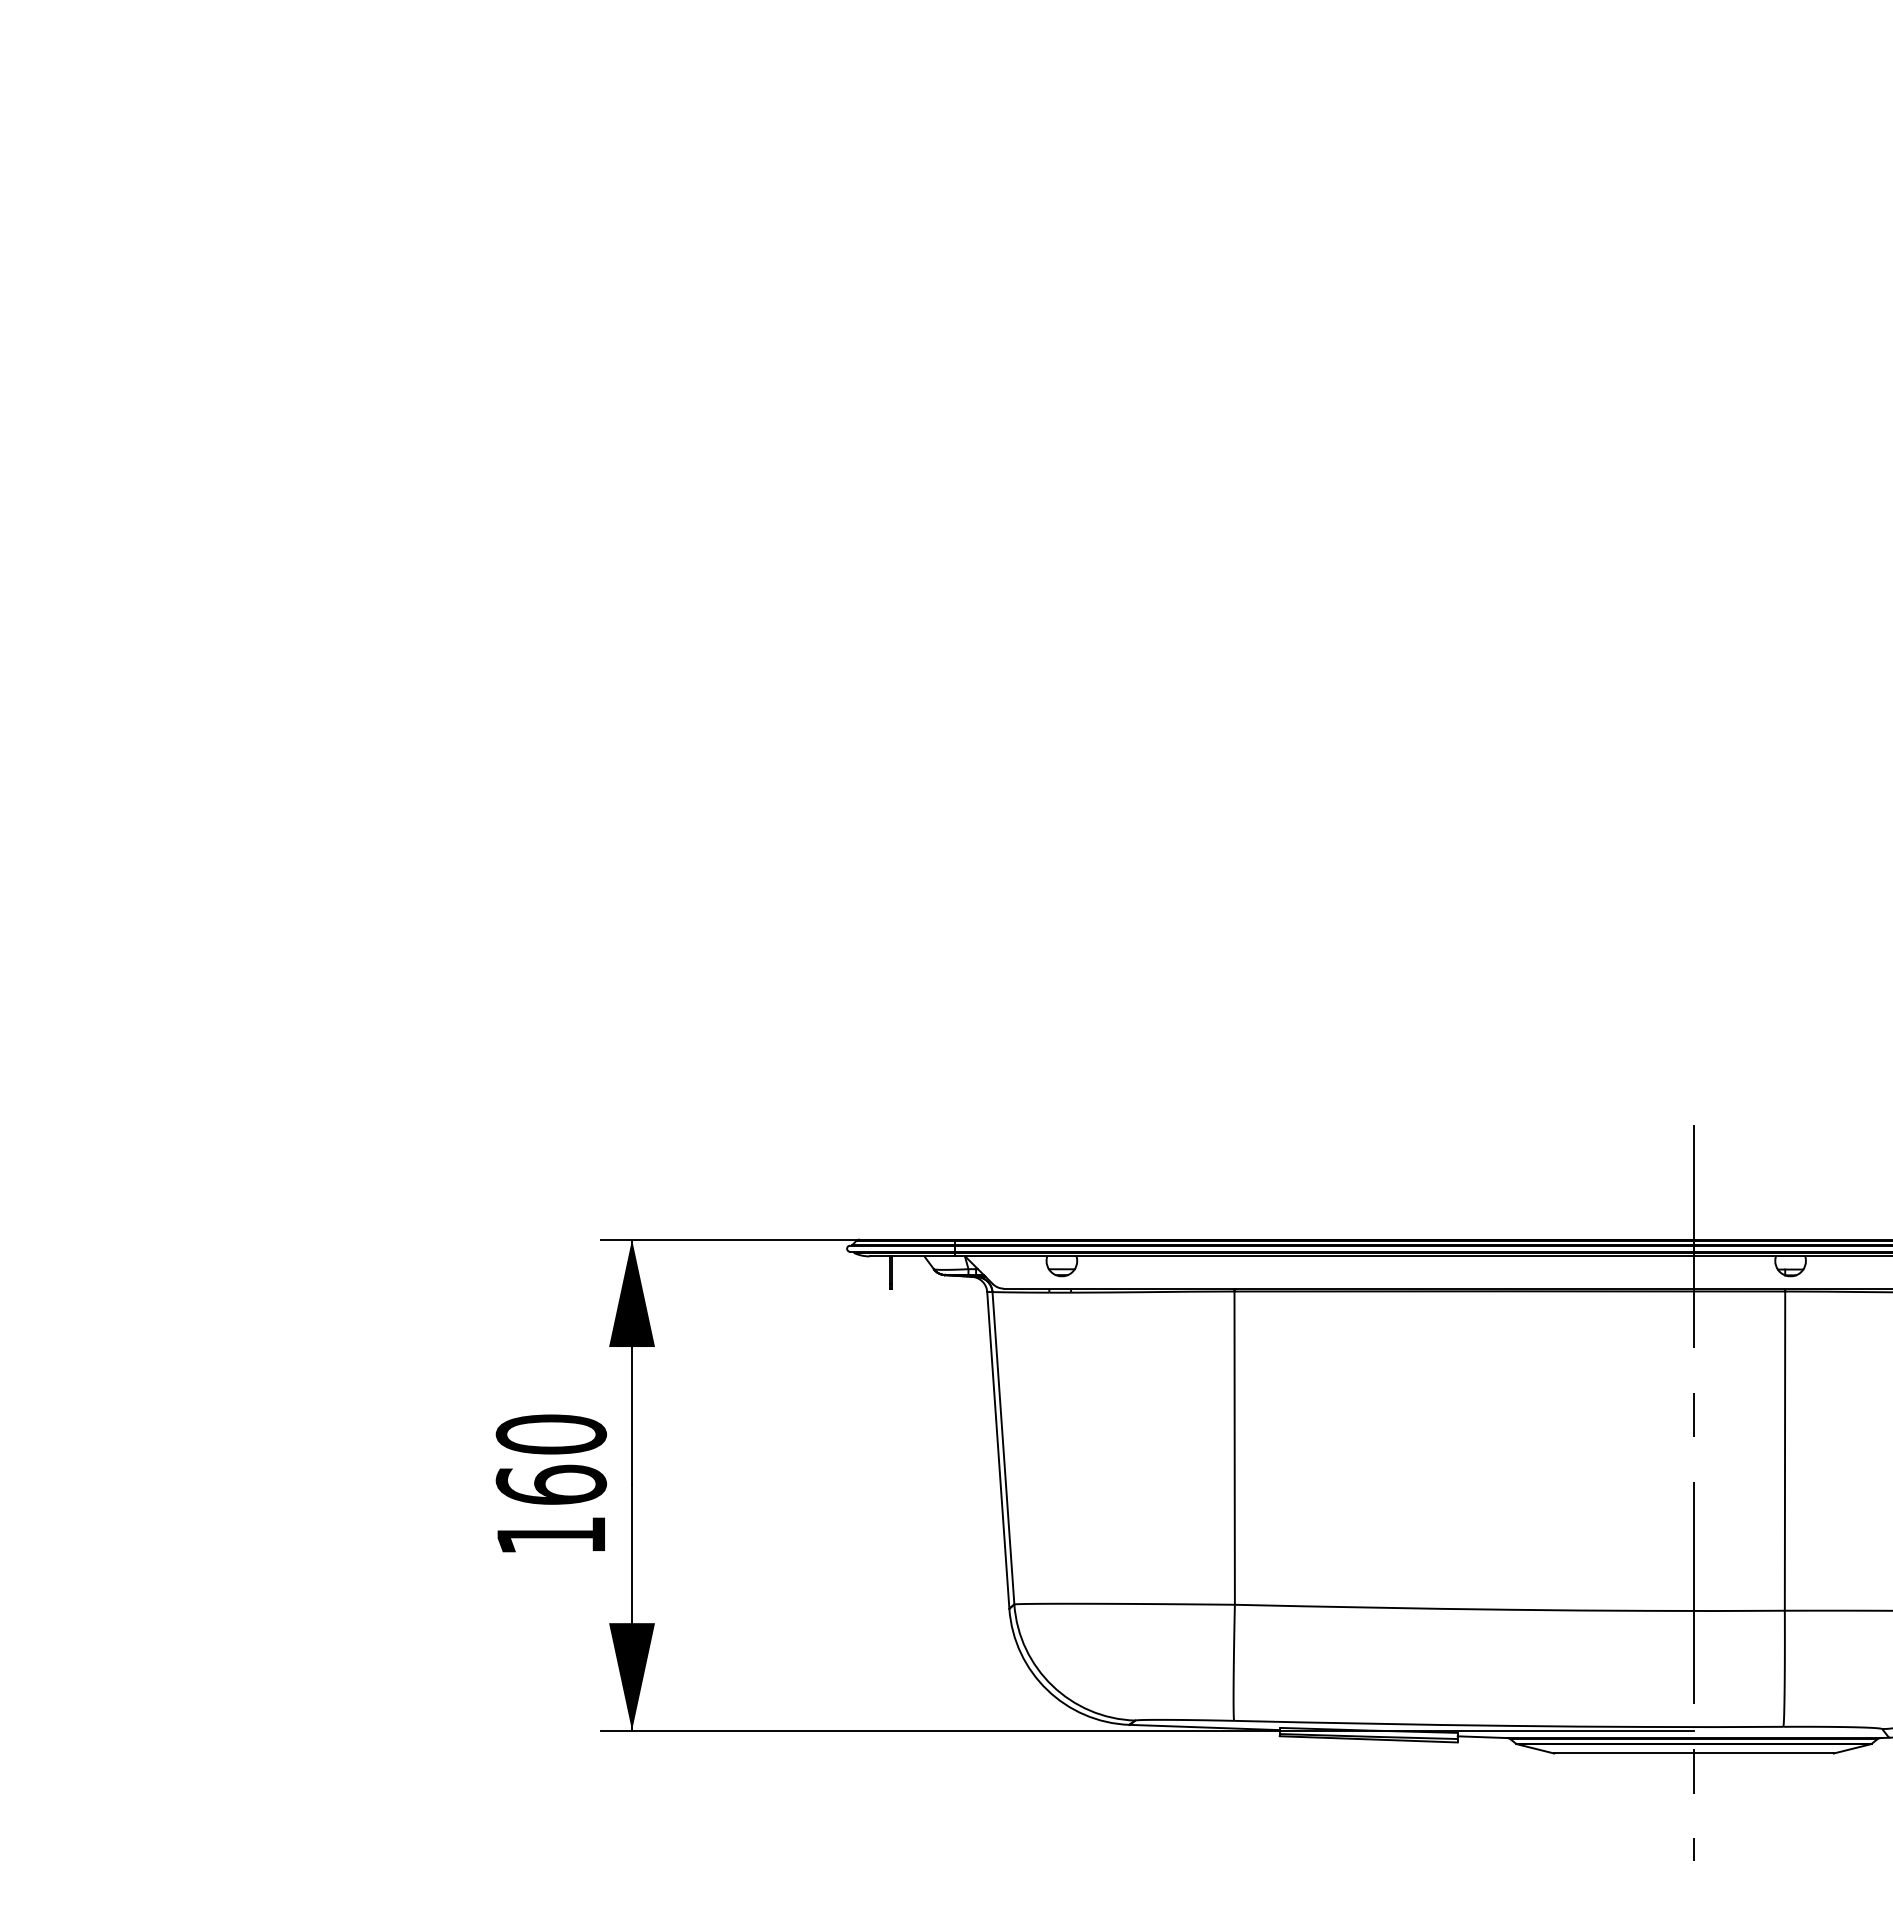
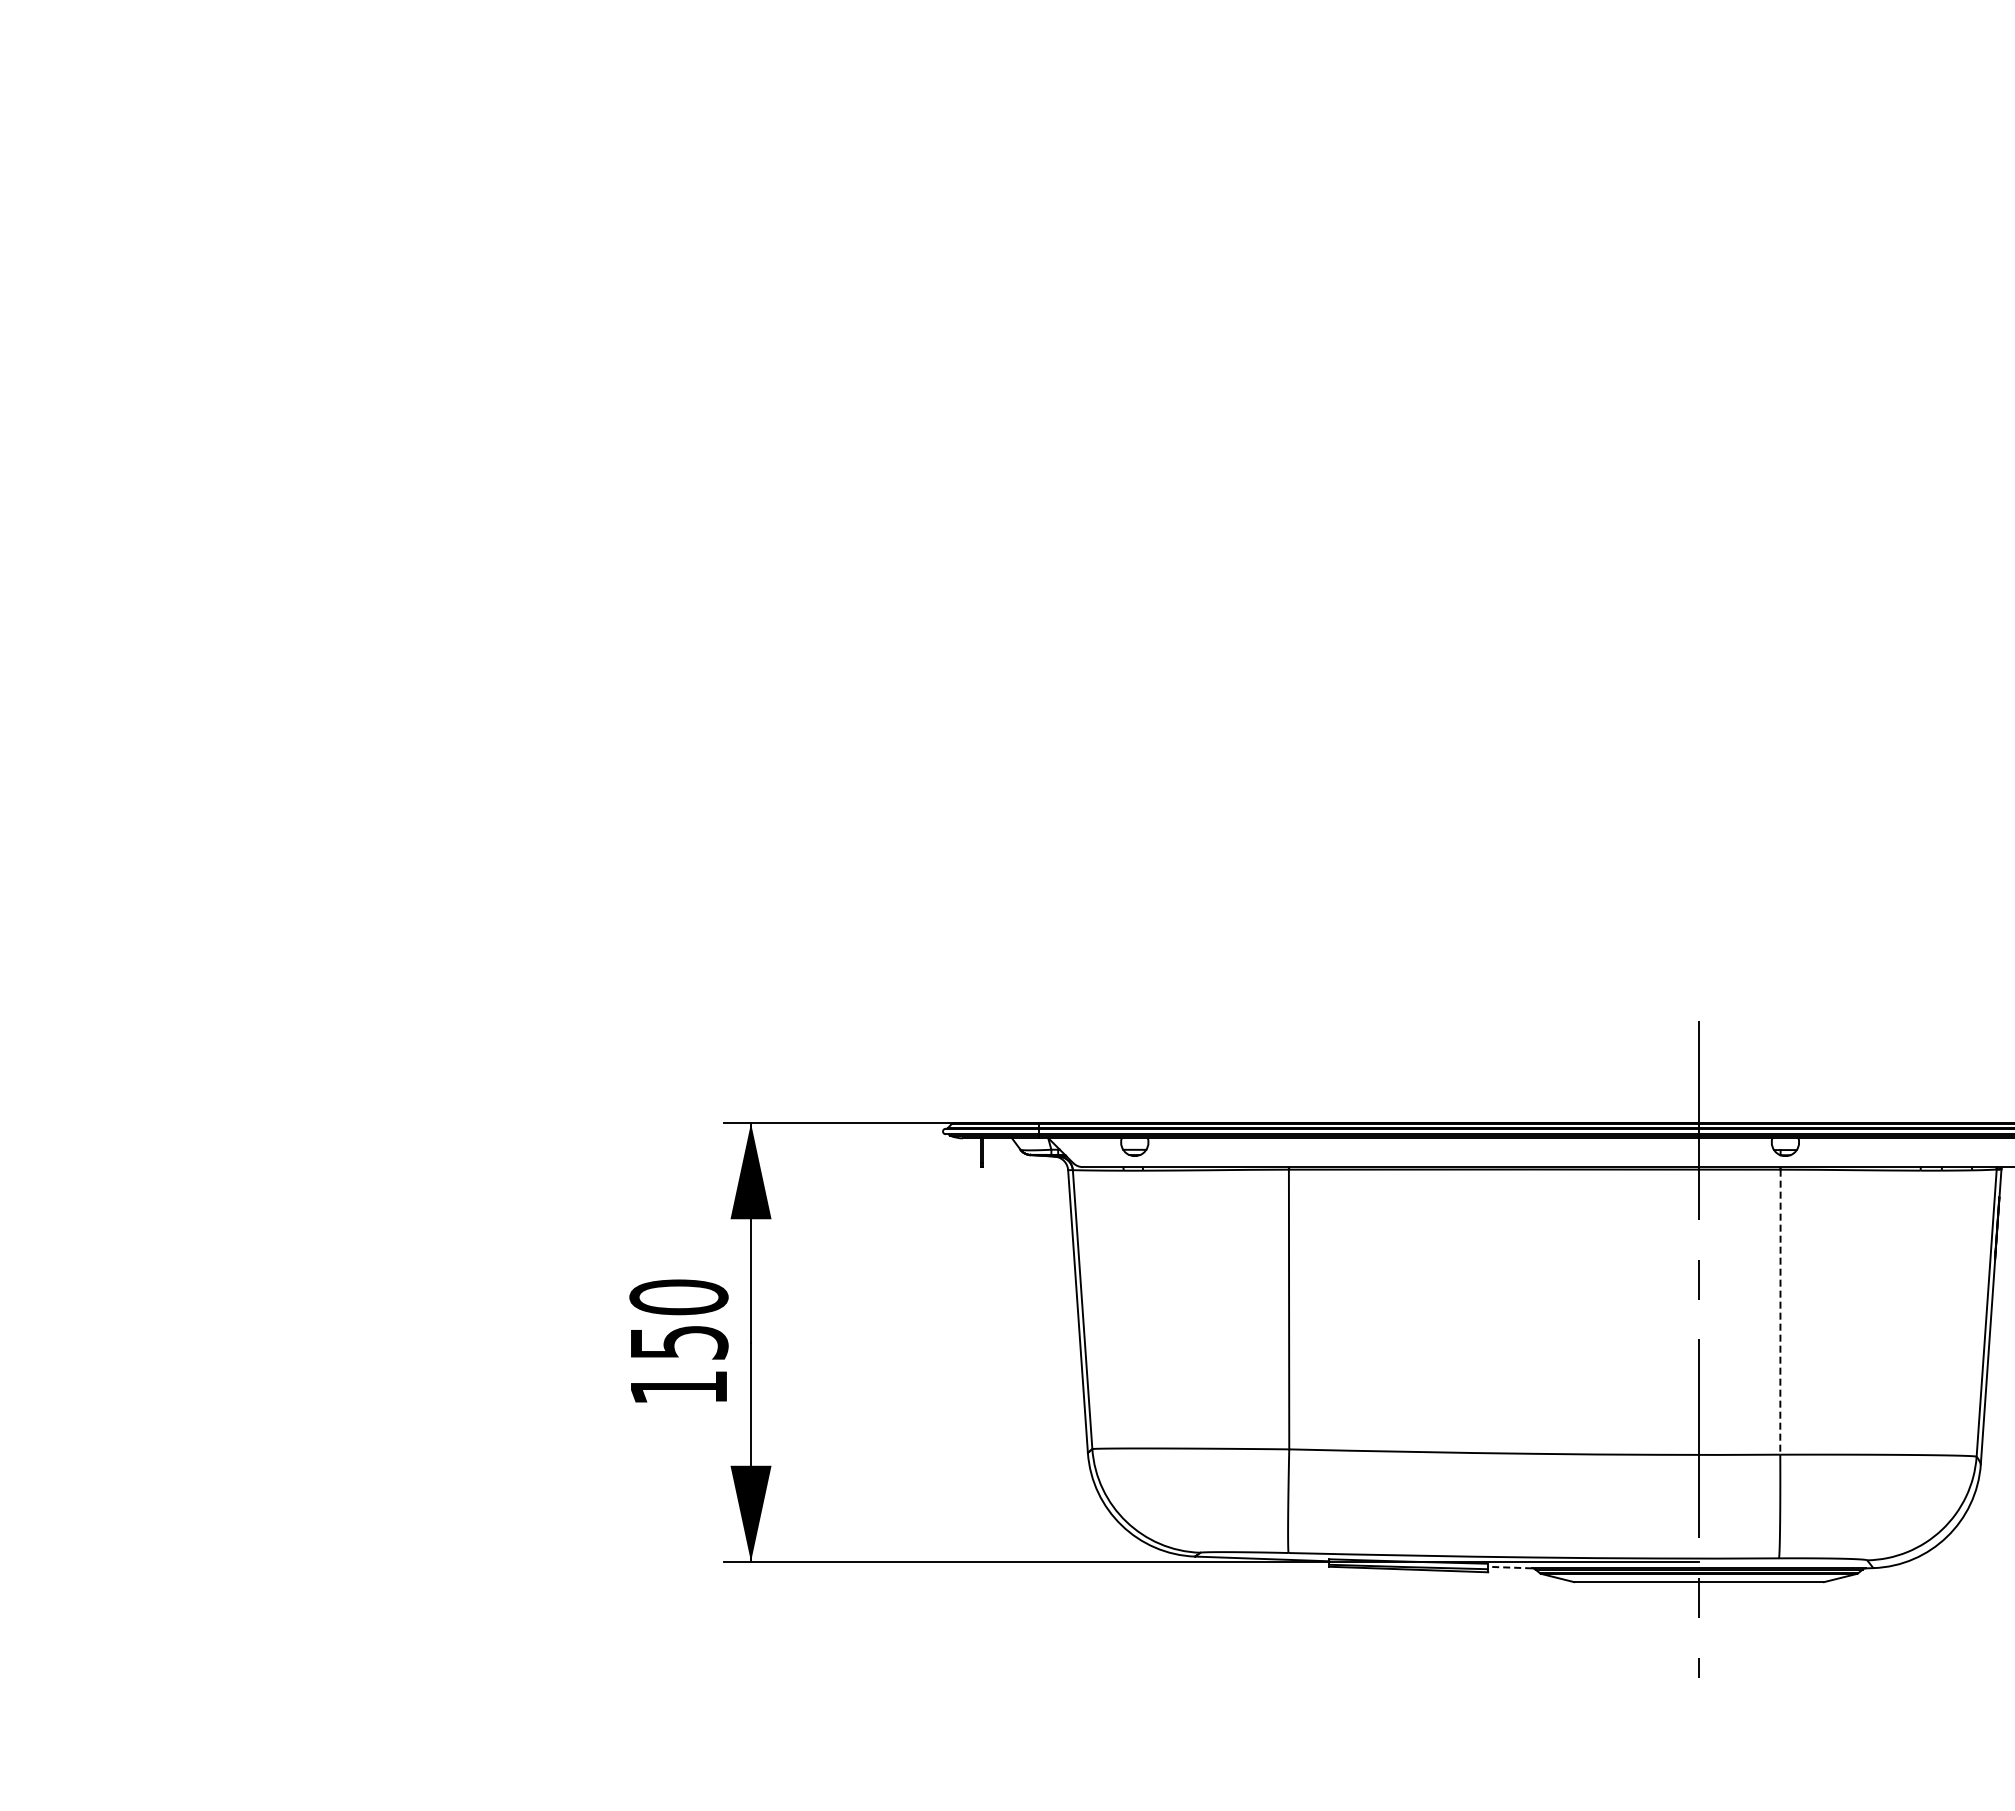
line: (1785, 1451) -> (1780, 1312), solid -> dashed
text: (550, 1485) -> (678, 1342), 160 -> 150
line: (1482, 1737) -> (1510, 1567), solid -> dashed

